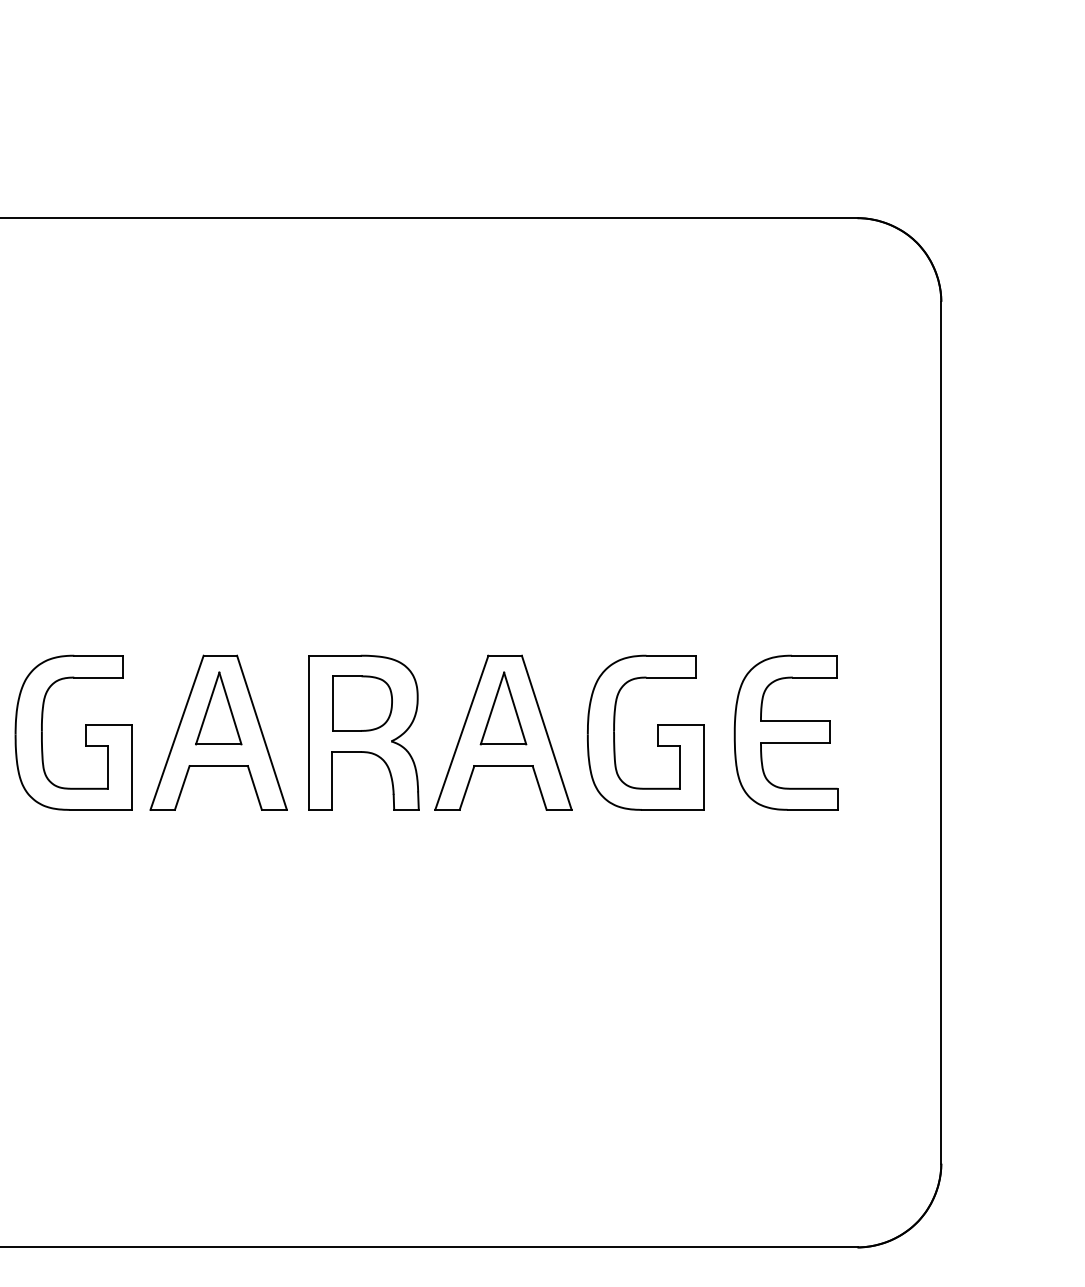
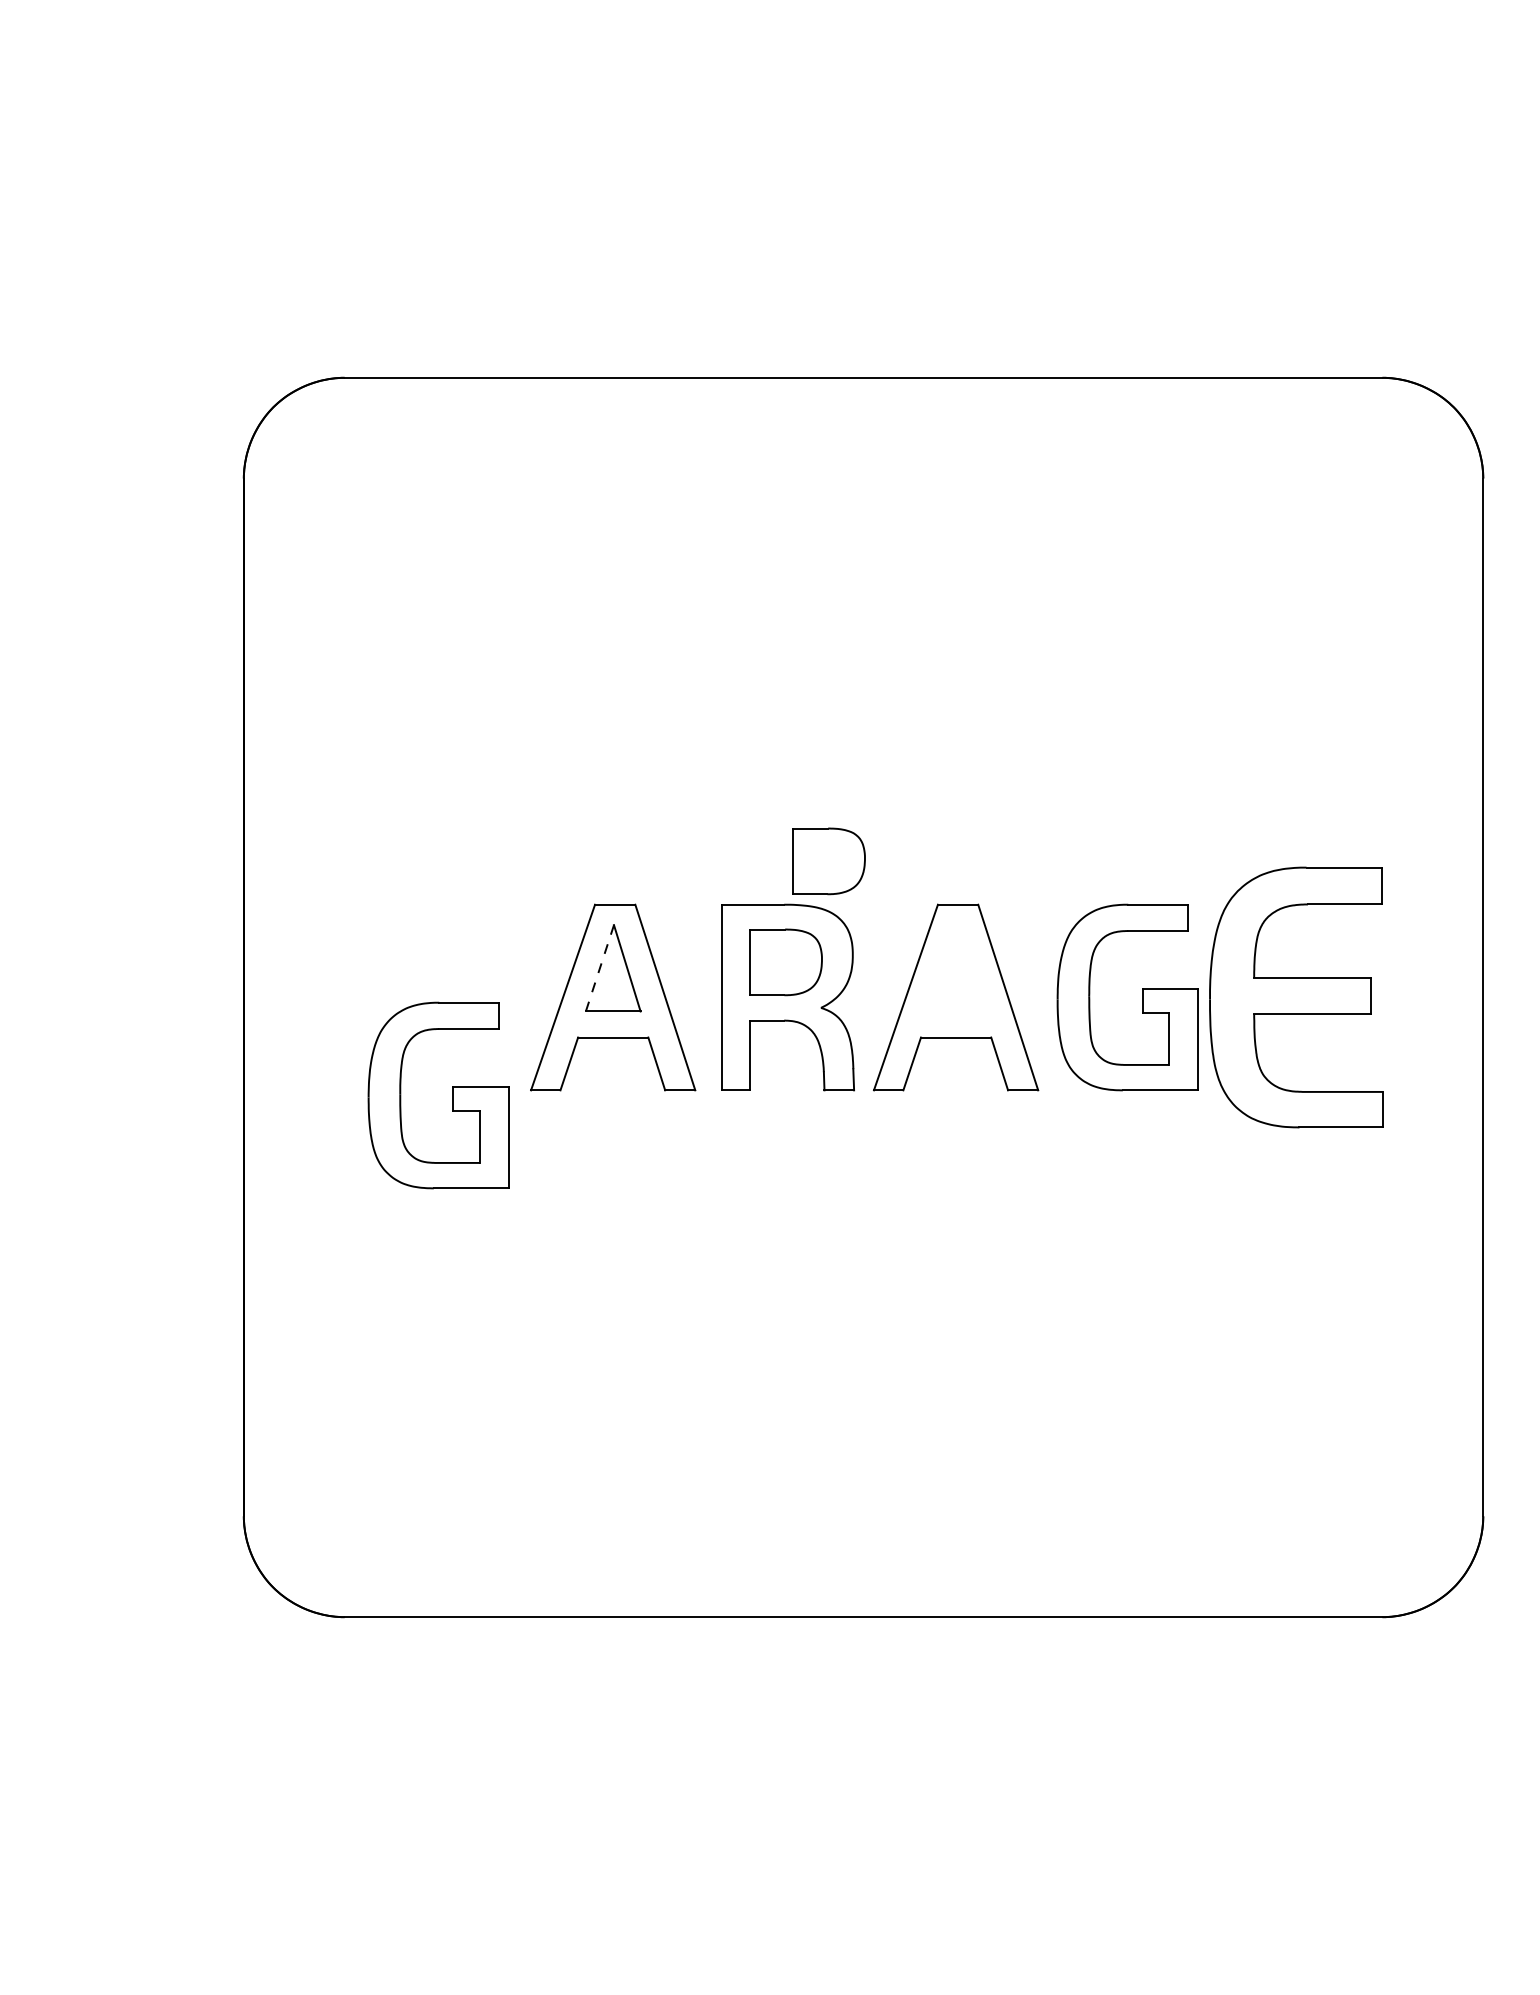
part: (397, 619) -> (828, 861), added
line: (207, 708) -> (599, 968), solid -> dashed
part: (503, 708) -> (955, 968), removed
part: (85, 732) -> (452, 1095), moved
part: (785, 732) -> (1295, 997), size x1.4

